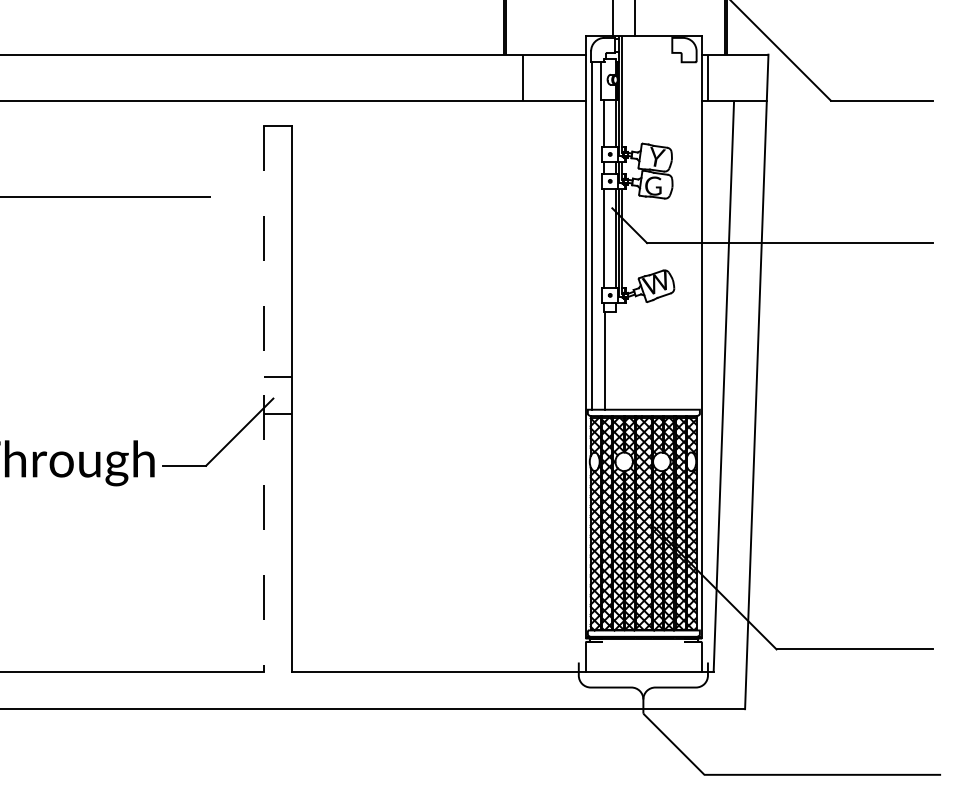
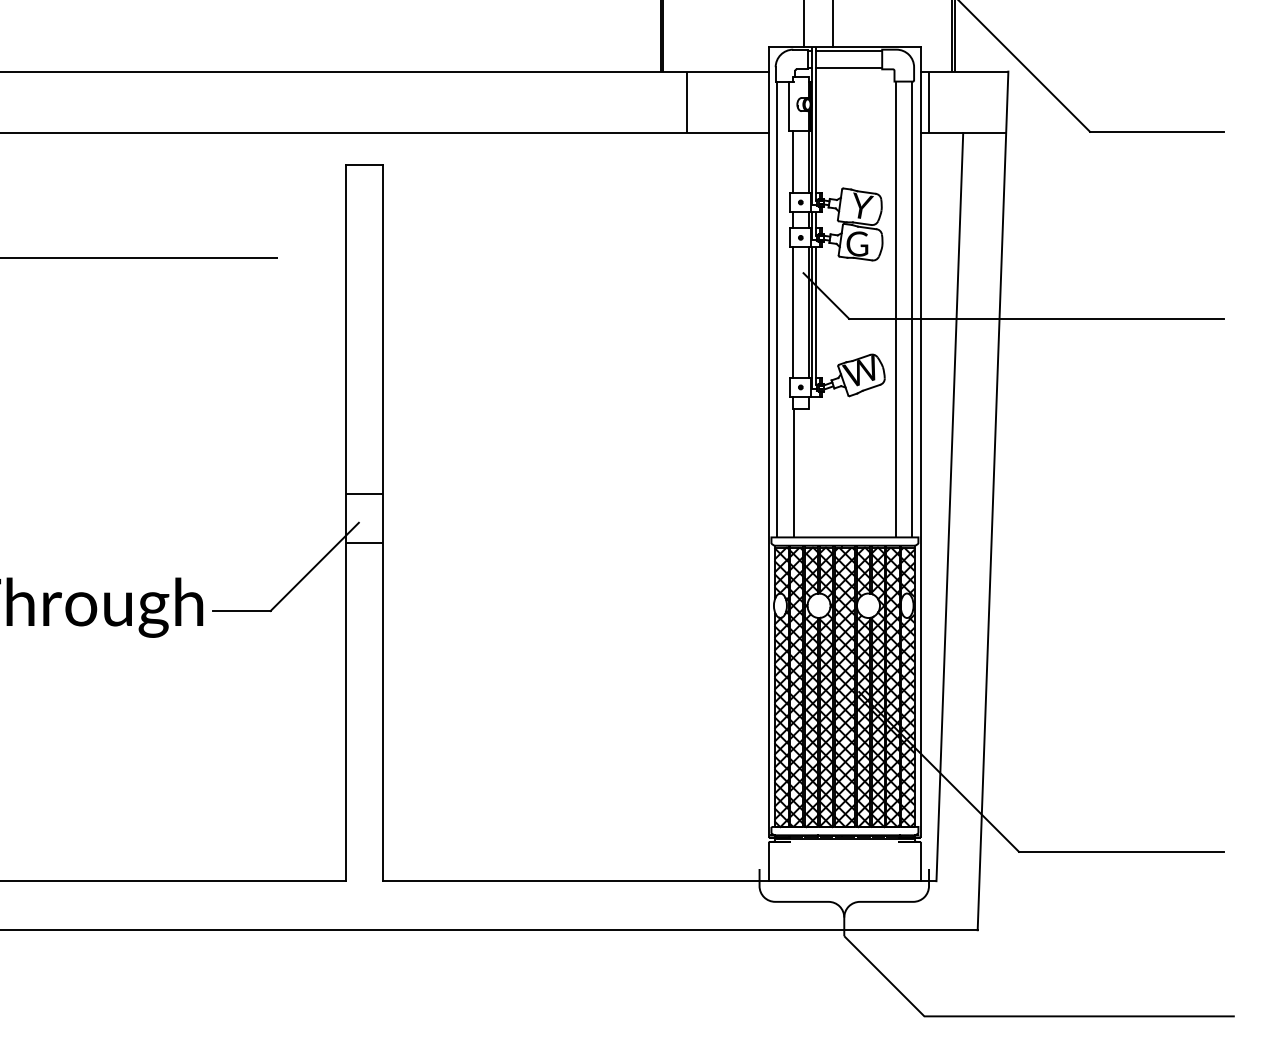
line: (647, 39) -> (849, 51), added
line: (647, 51) -> (849, 67), added
line: (683, 235) -> (896, 309), added
line: (695, 235) -> (912, 309), added
line: (263, 399) -> (346, 523), dashed -> solid

